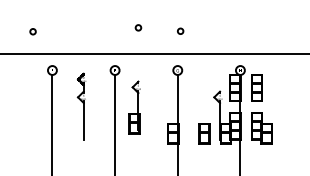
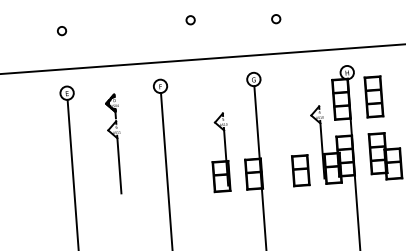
part: (180, 30) -> (275, 17), moved
part: (32, 31) -> (61, 30), moved
part: (134, 107) -> (219, 152), moved

